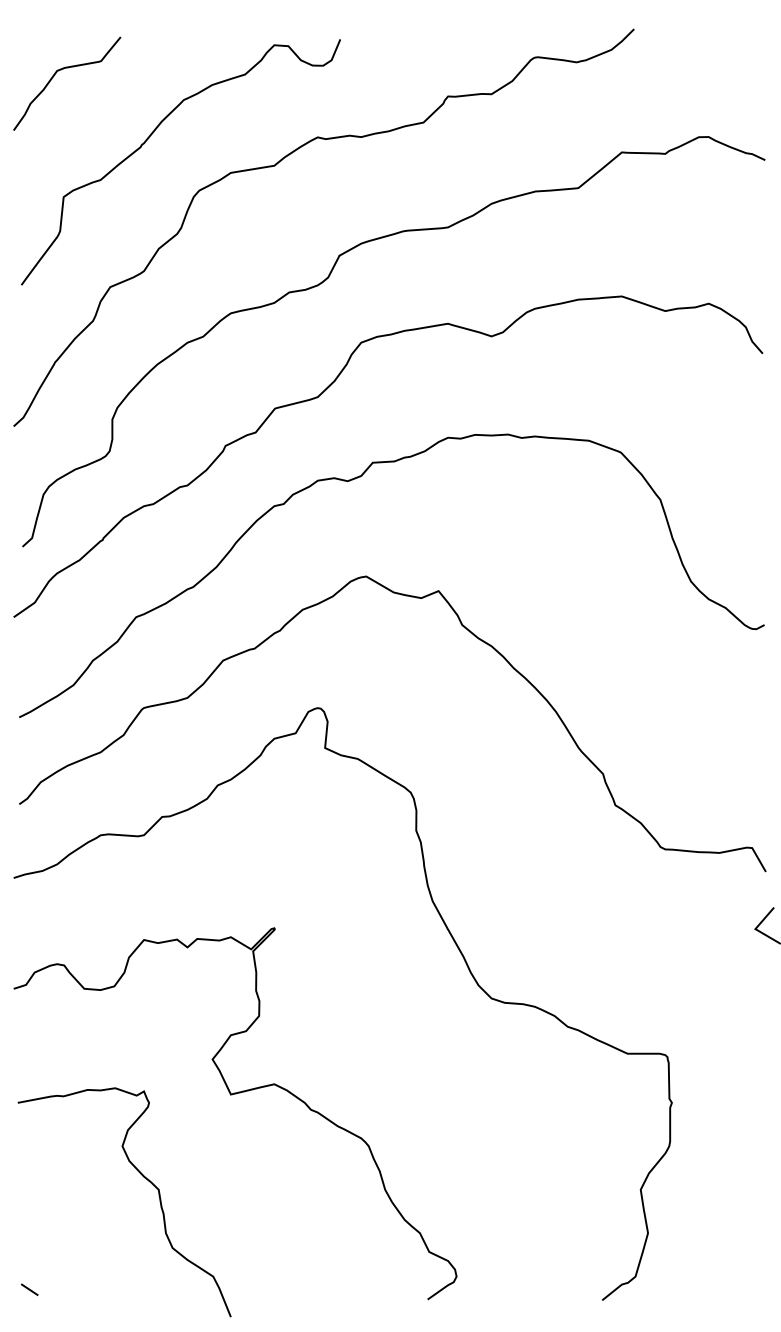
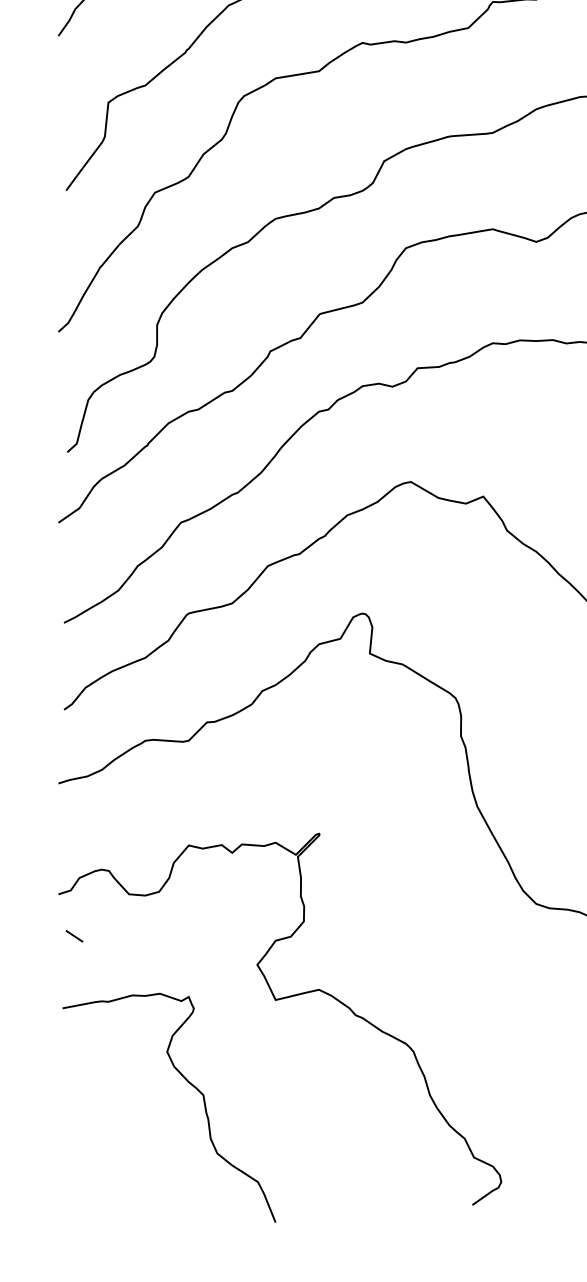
line: (29, 1289) -> (74, 936), moved

